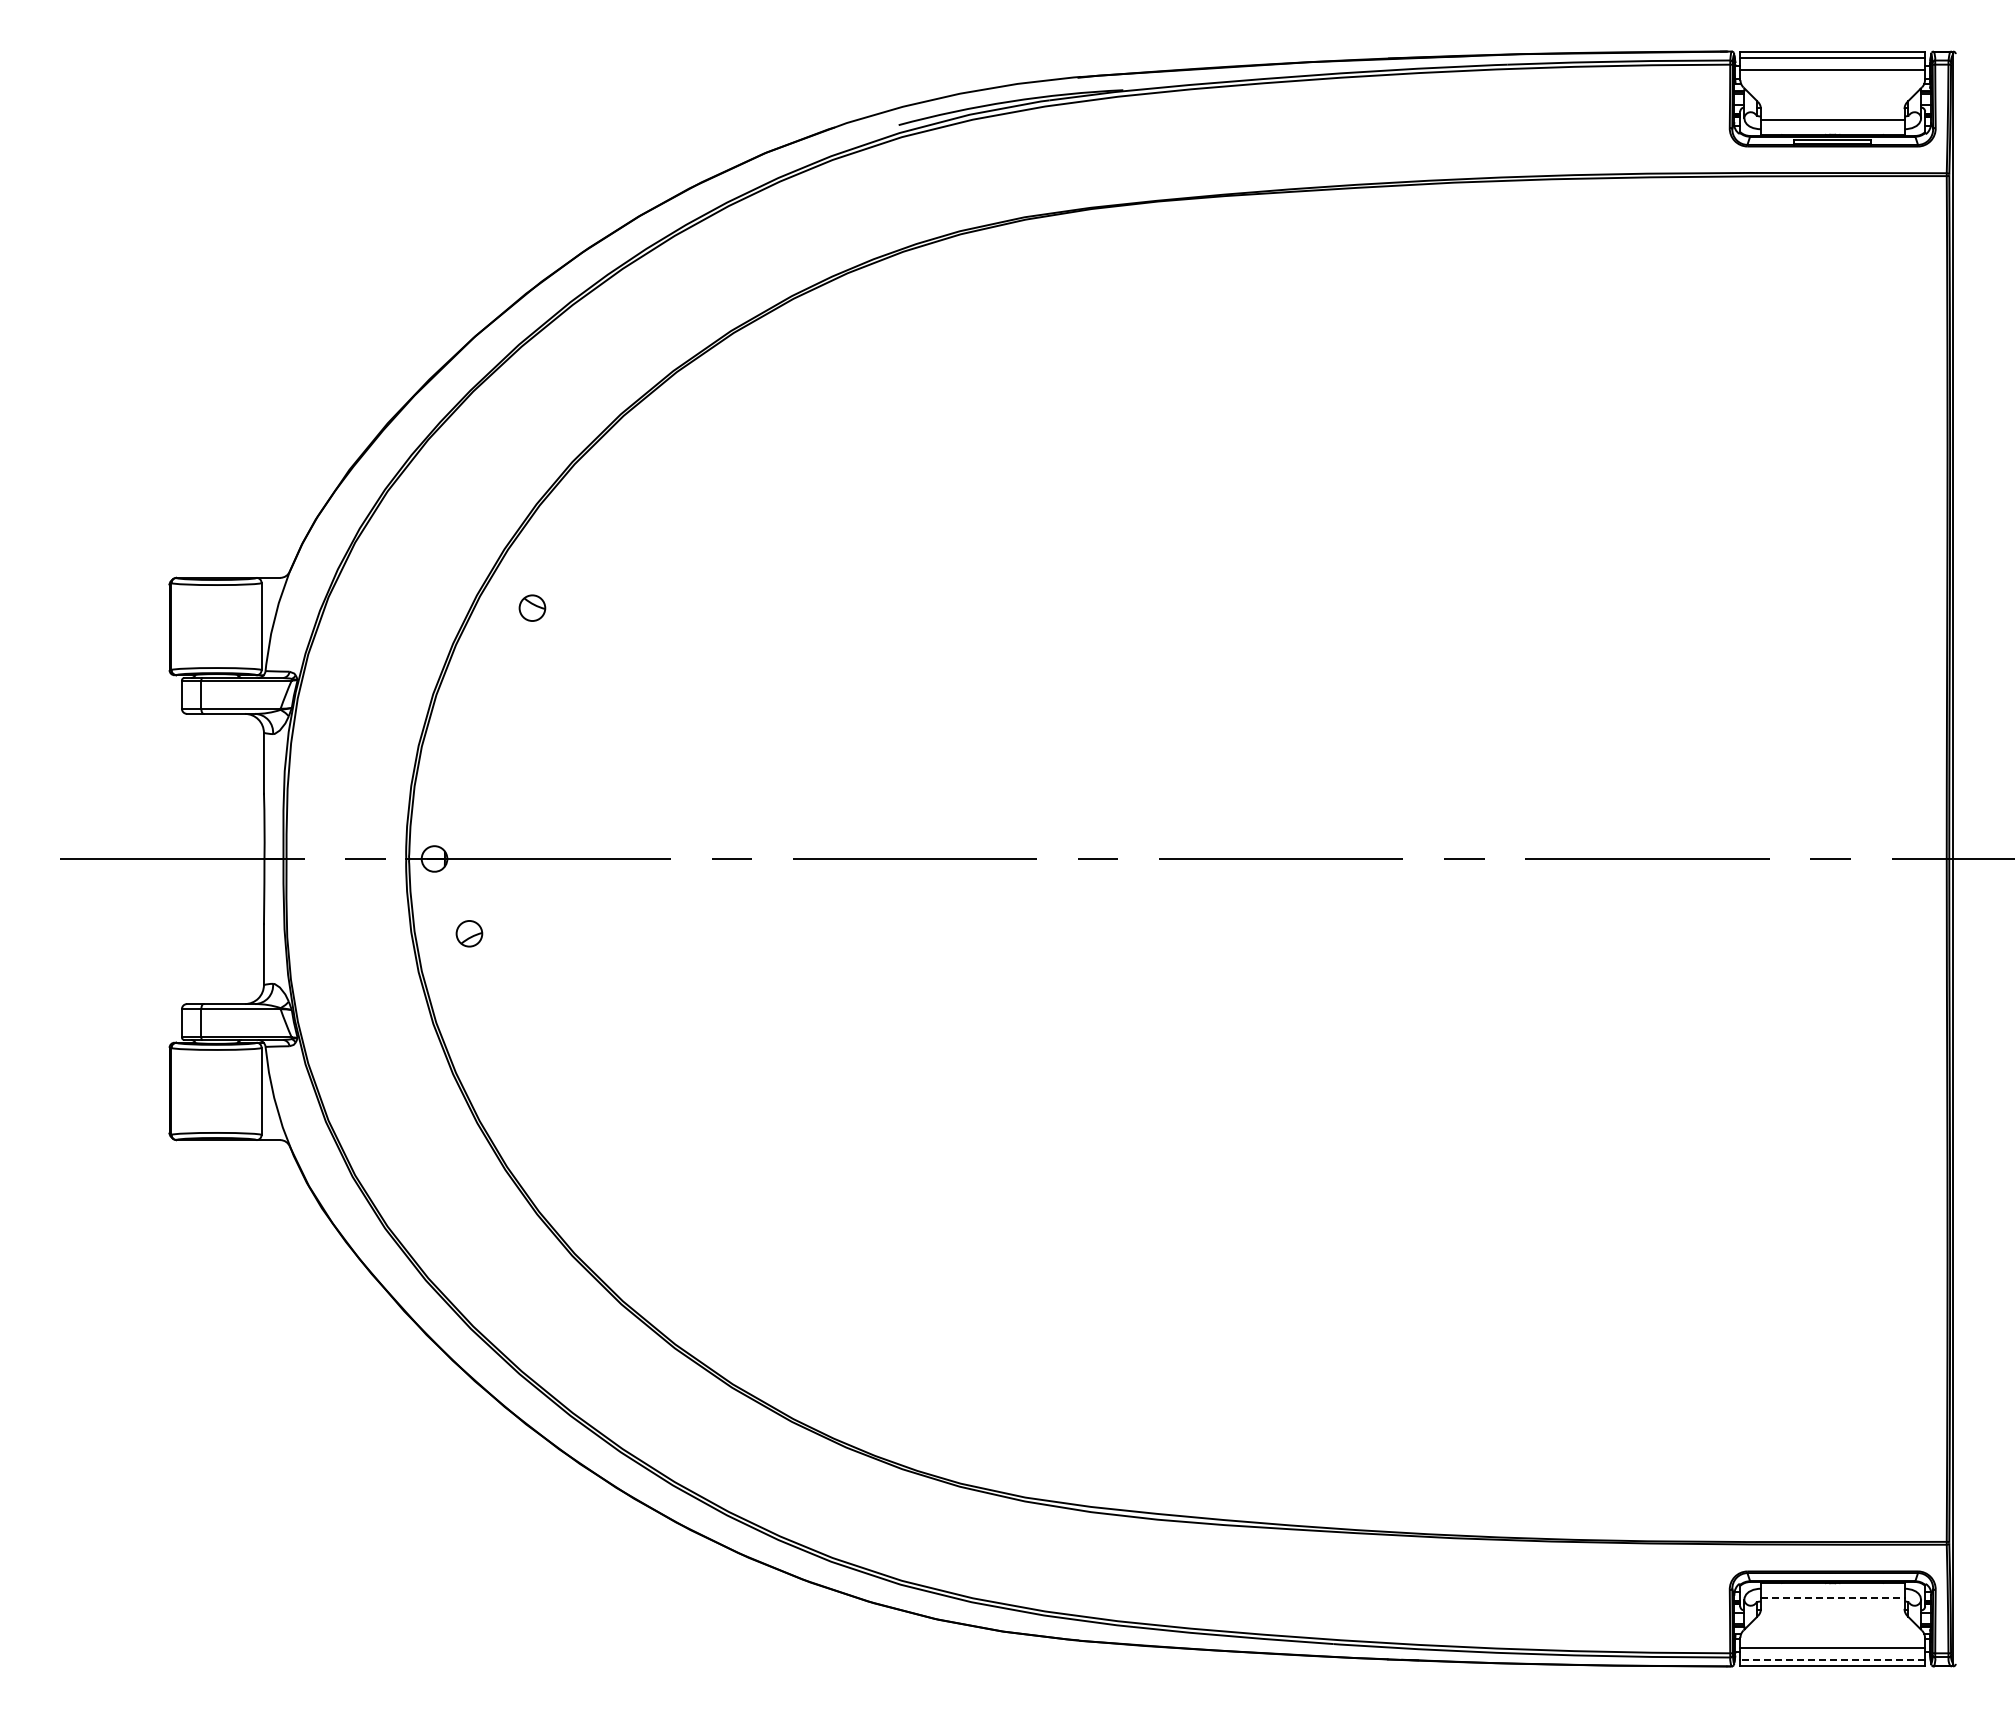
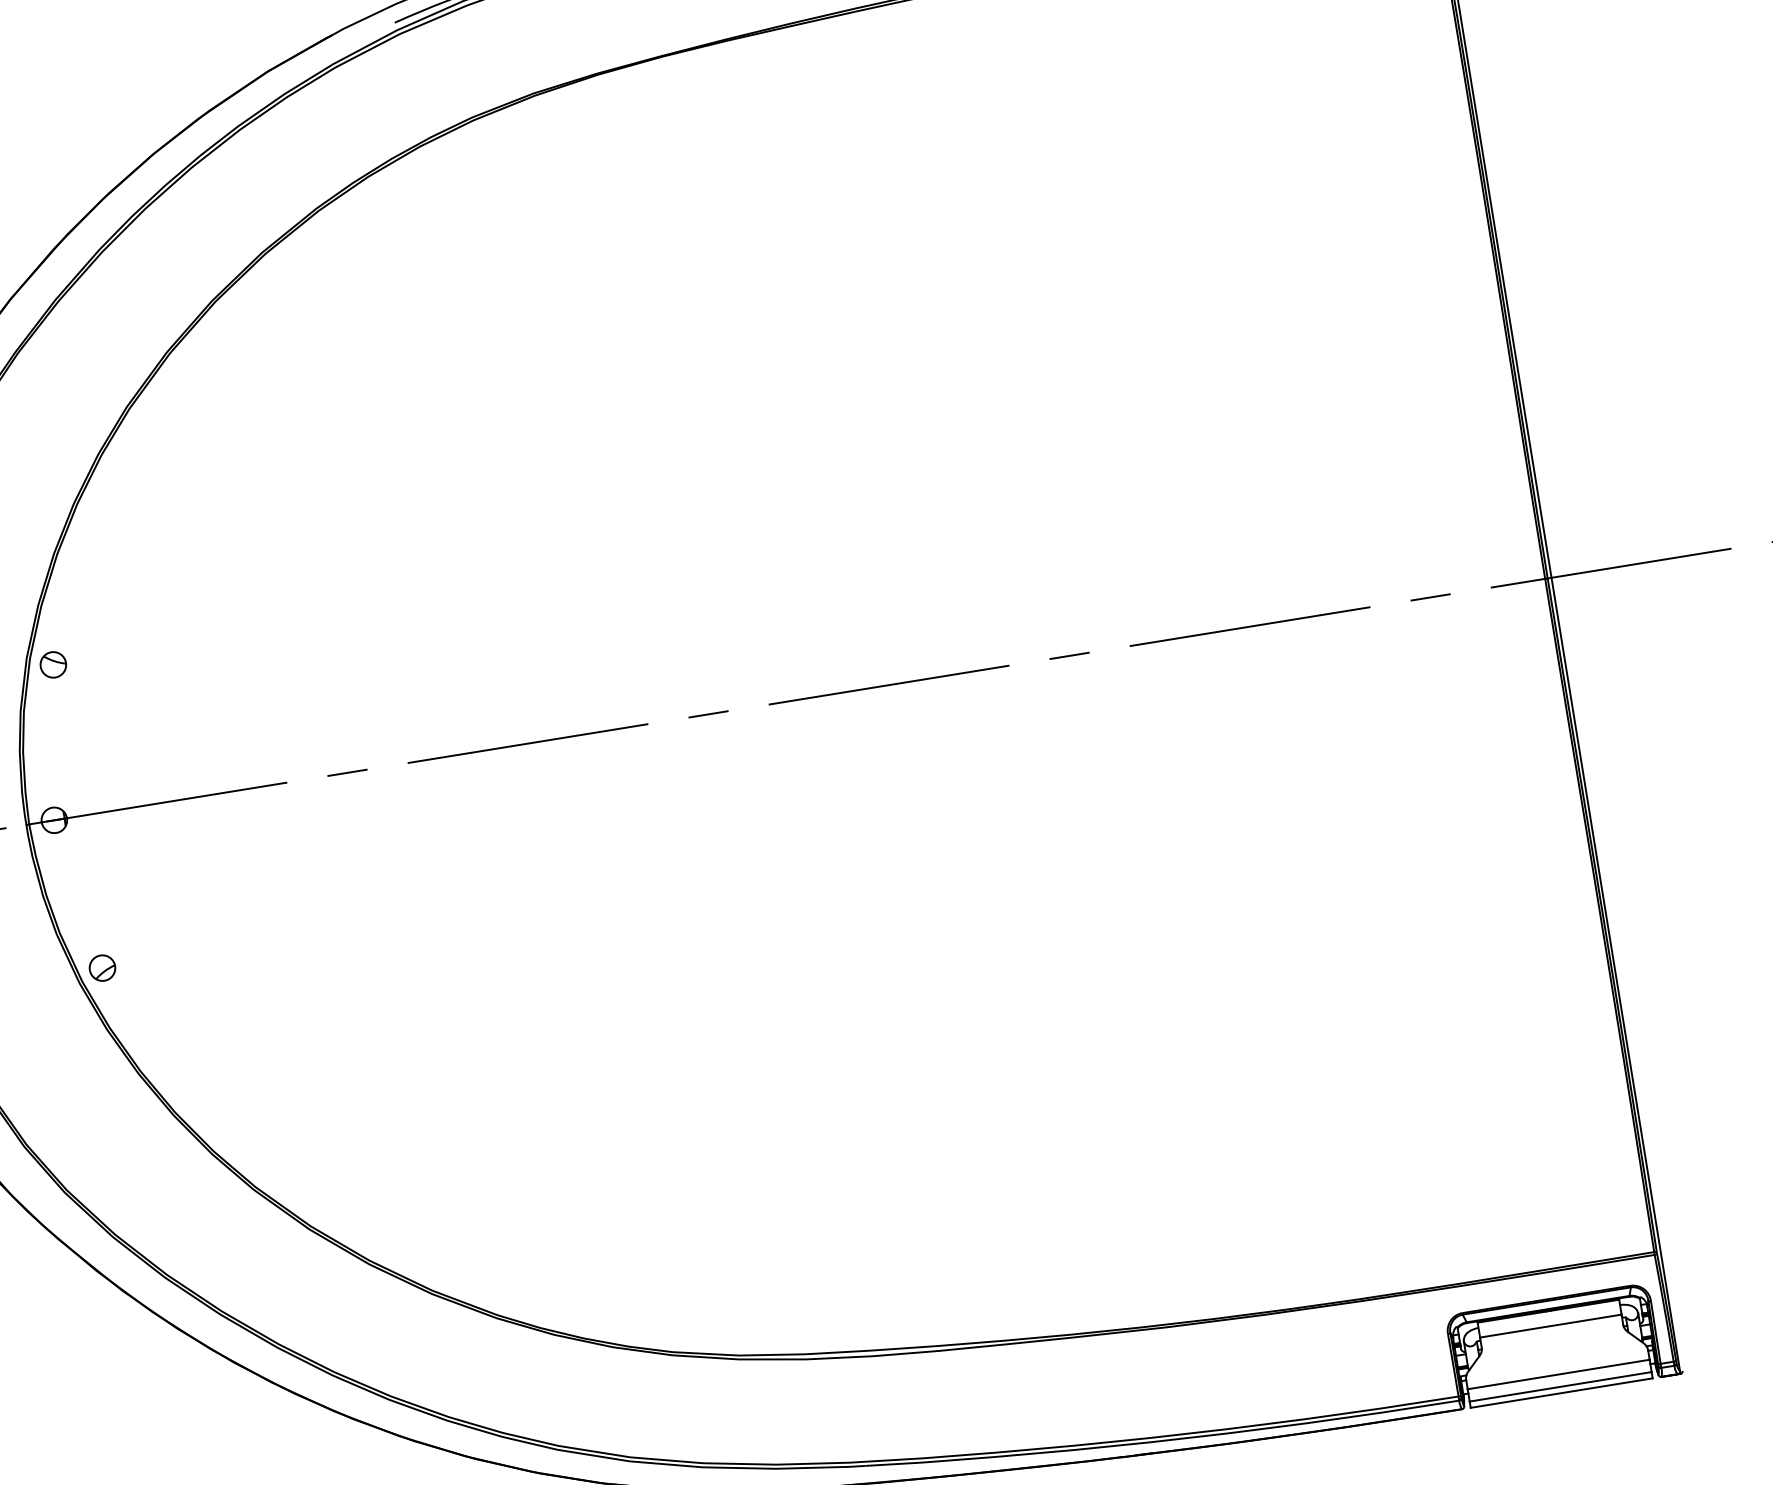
part: (532, 607) -> (53, 664), moved
part: (469, 933) -> (102, 967), moved
line: (1832, 1598) -> (1550, 1326), dashed -> solid
line: (1832, 1660) -> (1560, 1387), dashed -> solid

